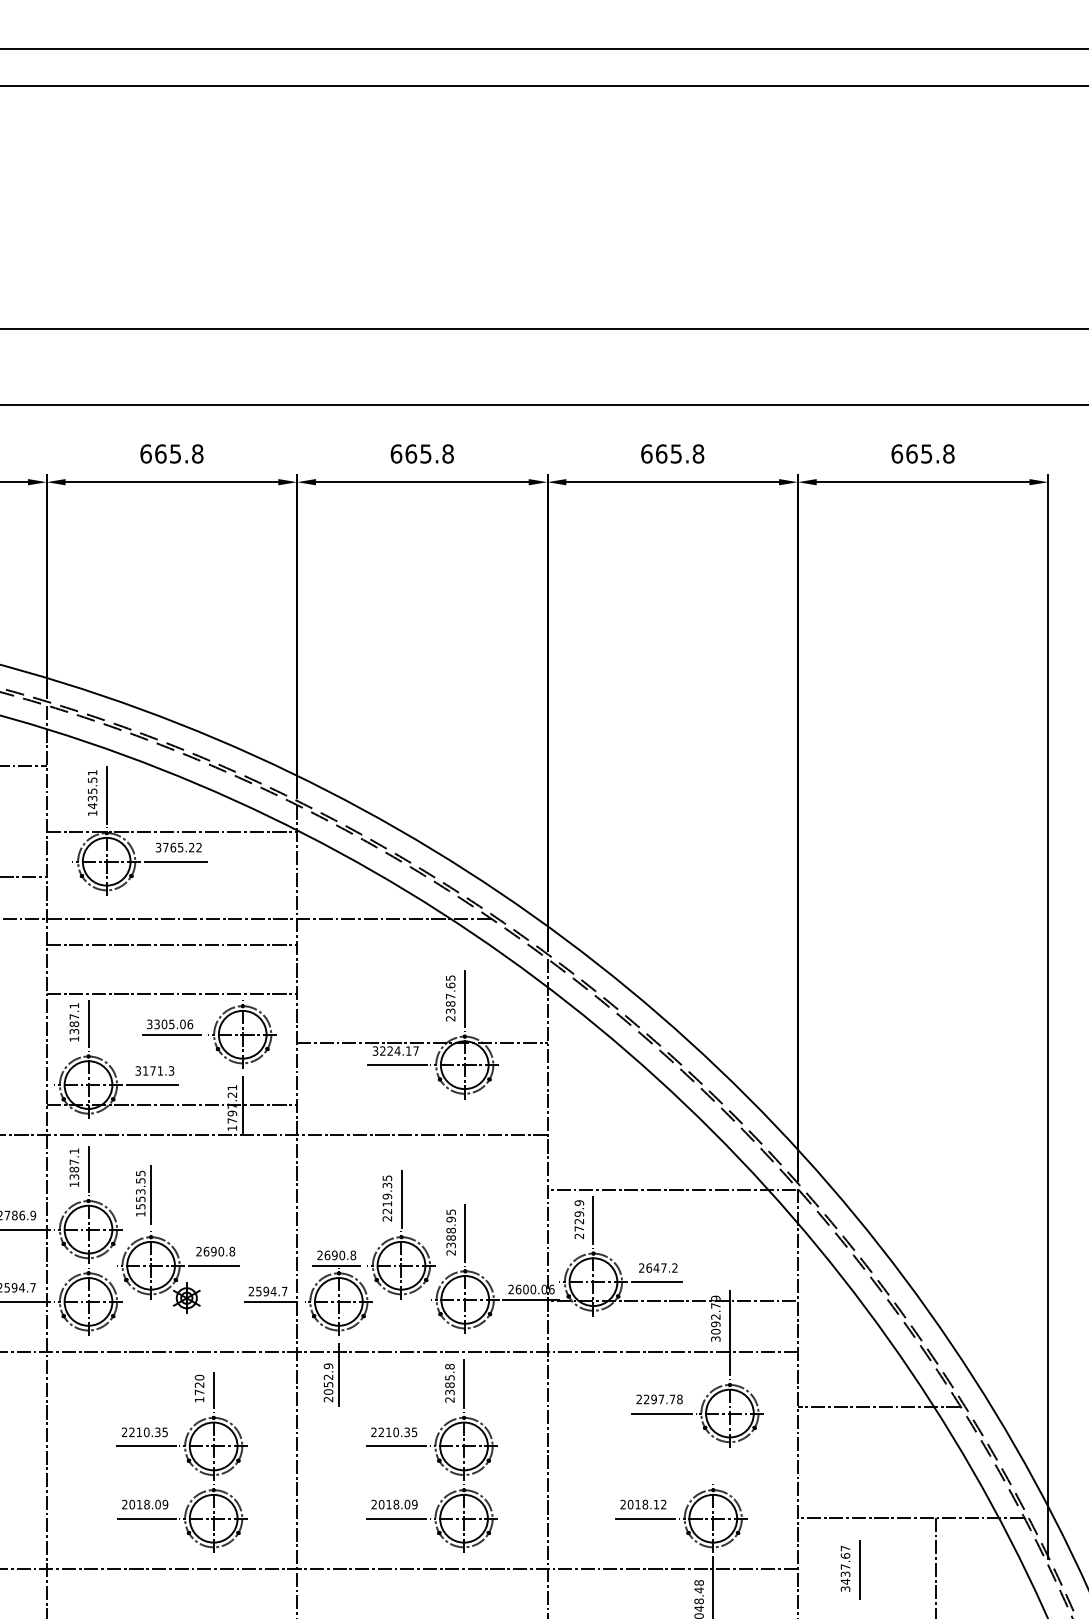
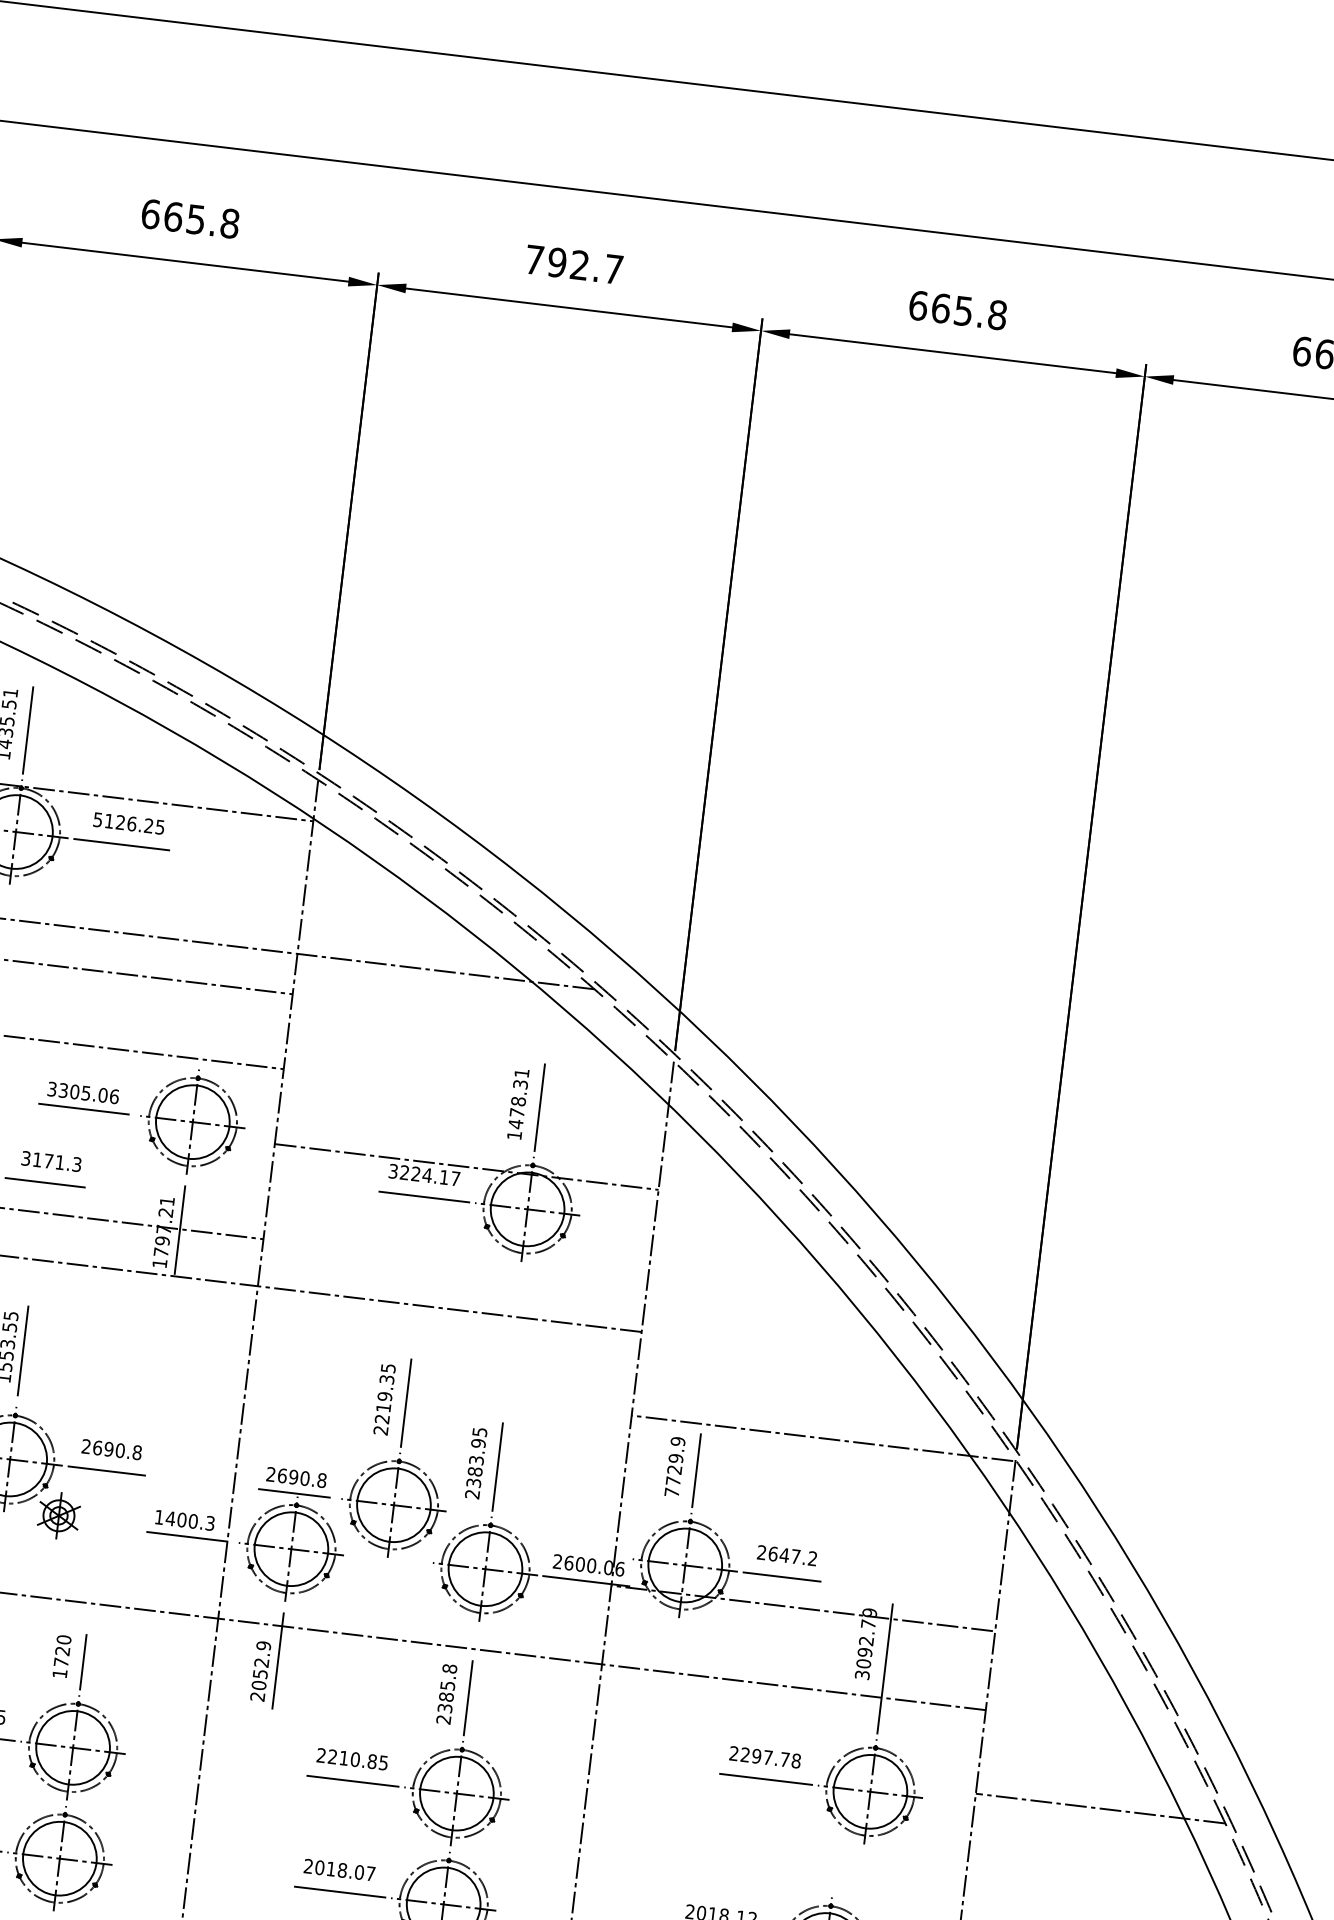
text: (421, 453) -> (573, 263), 665.8 -> 792.7
text: (178, 847) -> (128, 823), 3765.22 -> 5126.25
text: (450, 998) -> (517, 1104), 2387.65 -> 1478.31
text: (450, 1230) -> (475, 1460), 2388.95 -> 2383.95
text: (578, 1236) -> (670, 1492), 2729.9 -> 7729.9
text: (267, 1291) -> (183, 1520), 2594.7 -> 1400.3
text: (407, 1432) -> (372, 1761), 2210.35 -> 2210.85
text: (414, 1504) -> (370, 1873), 2018.09 -> 2018.07

